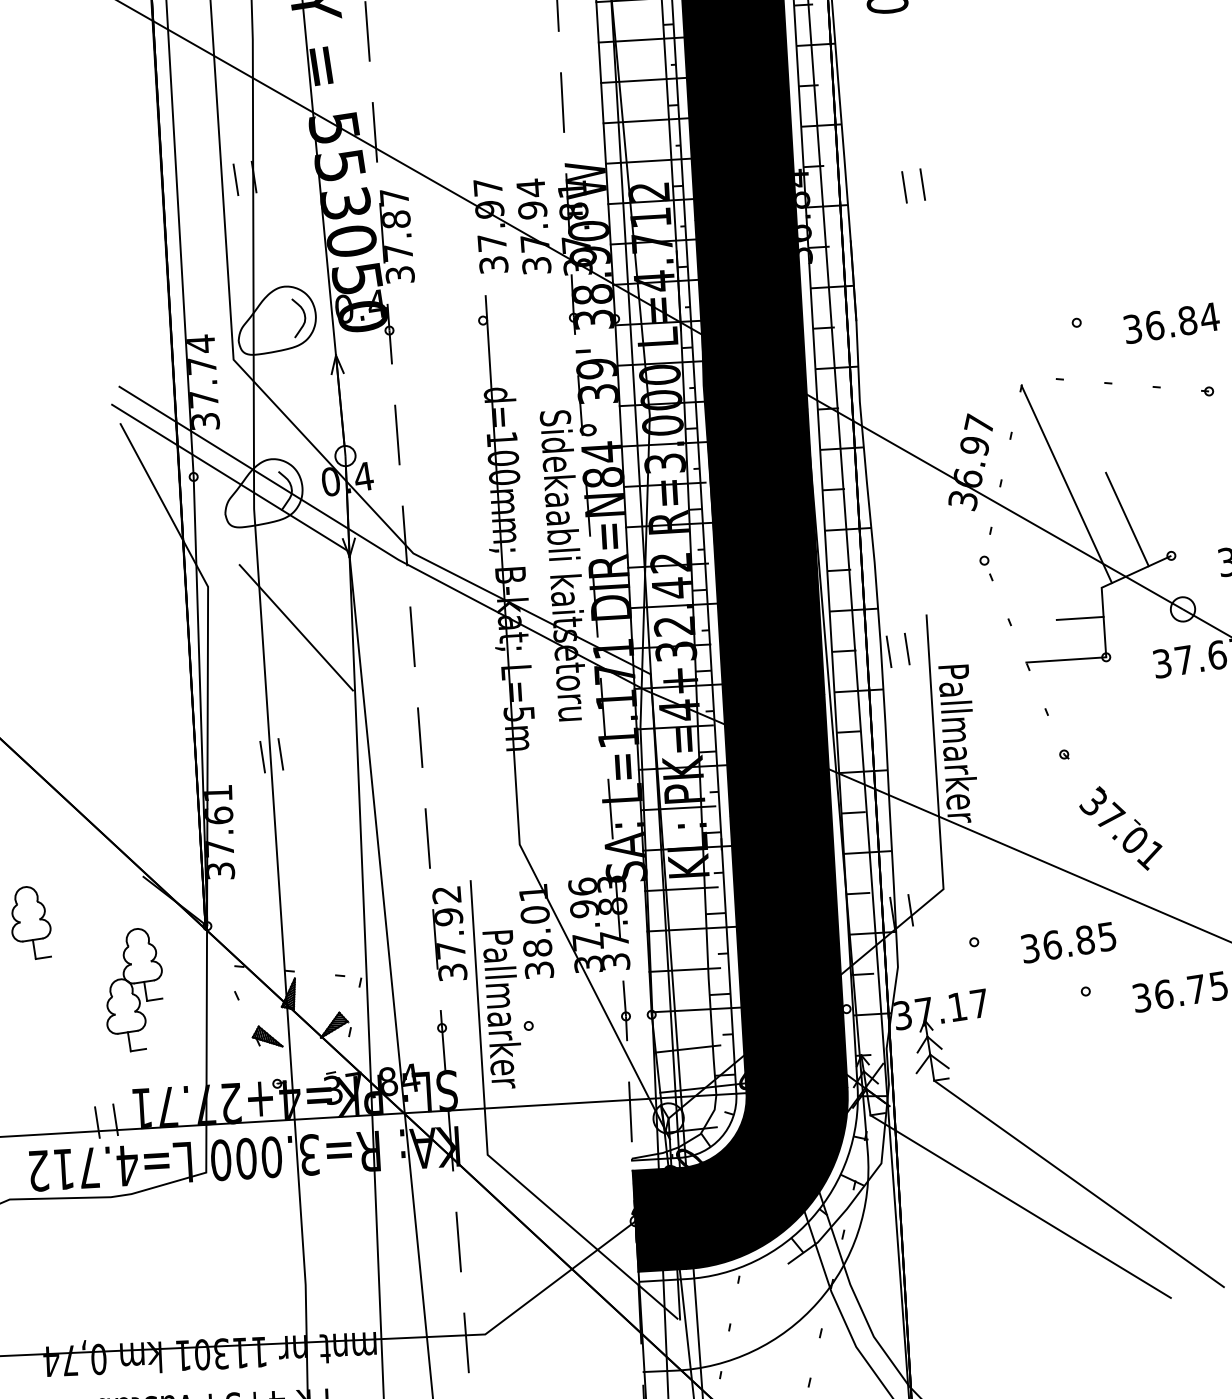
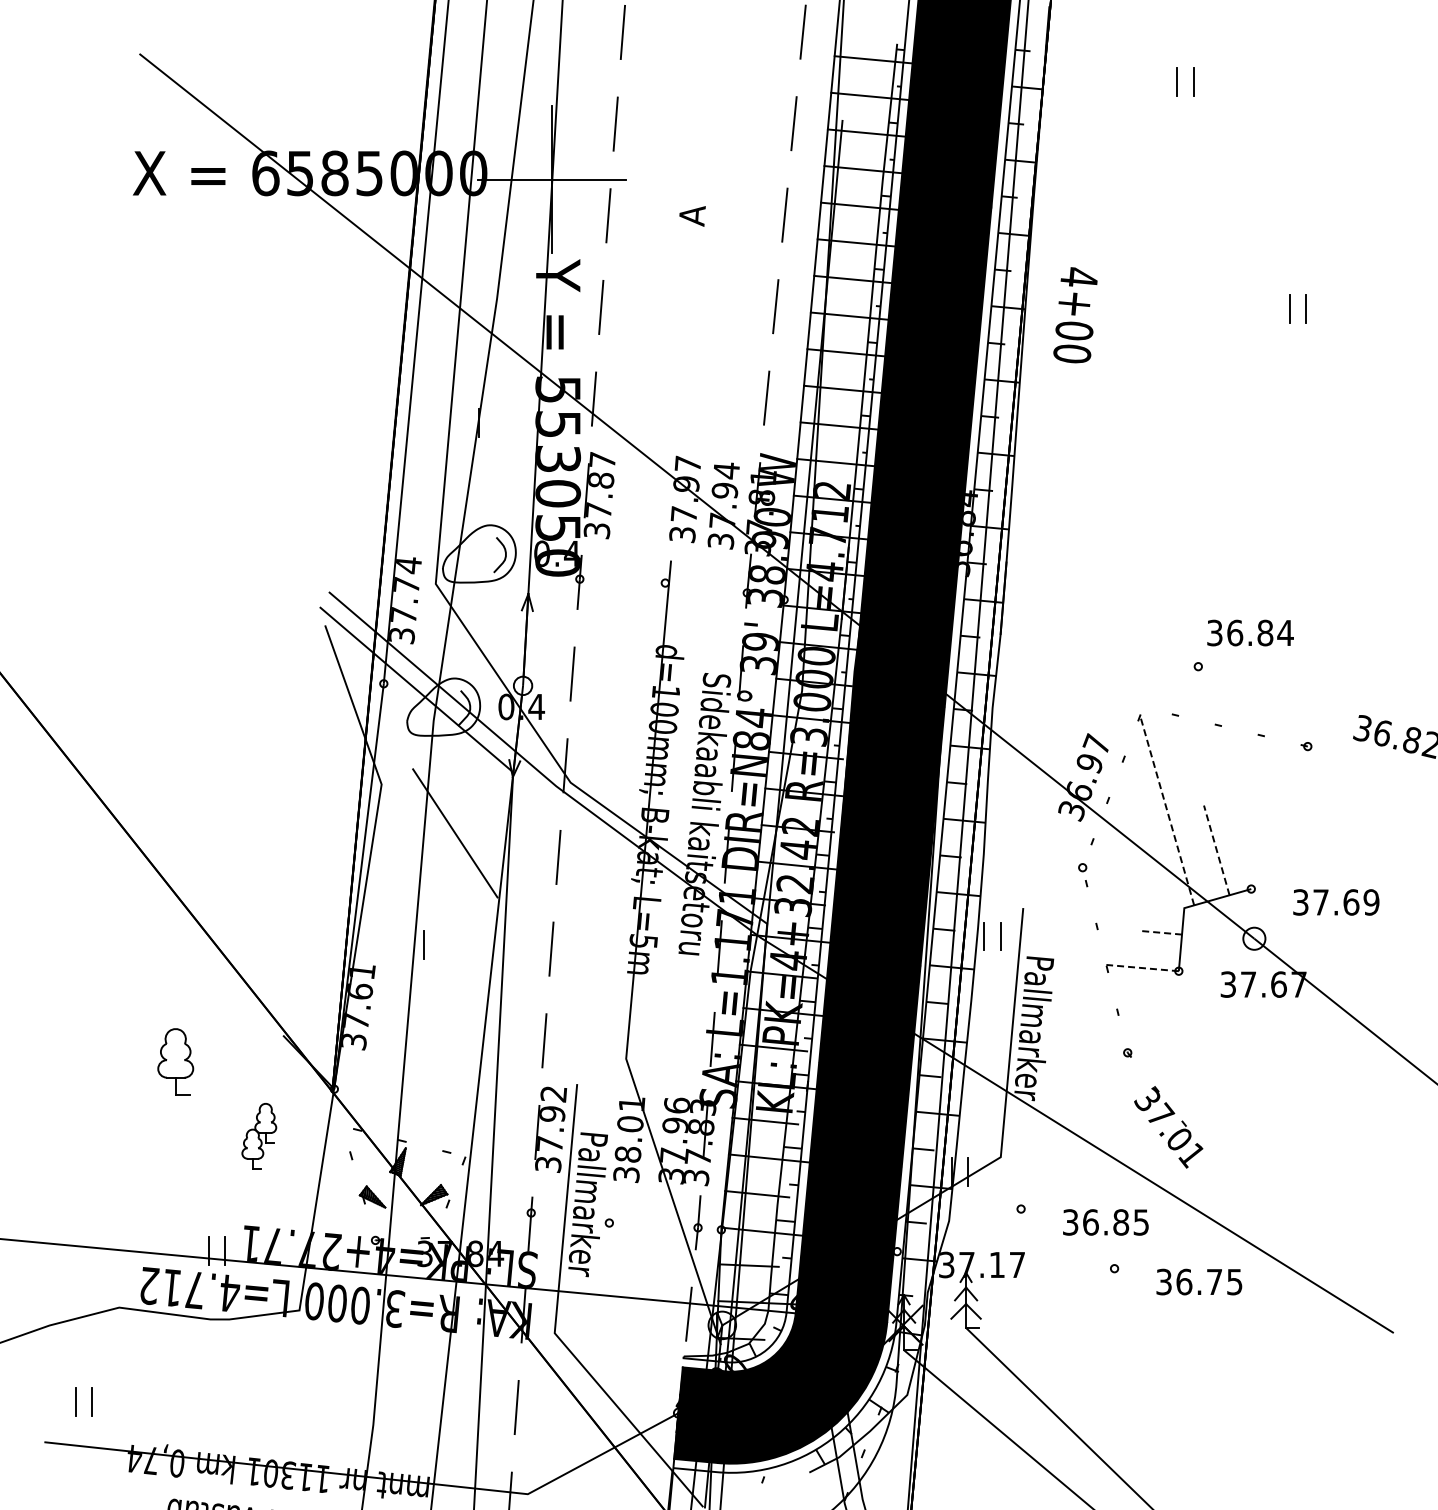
line: (235, 179) -> (462, 422), removed
line: (922, 184) -> (1078, 521), removed
line: (904, 187) -> (1062, 521), removed
text: (1171, 322) -> (1250, 632), moved
line: (1067, 484) -> (1167, 810), solid -> dashed
line: (1127, 519) -> (1216, 850), solid -> dashed
line: (1079, 618) -> (1160, 932), solid -> dashed
line: (1066, 660) -> (1142, 968), solid -> dashed
line: (262, 756) -> (407, 944), removed
part: (133, 990) -> (259, 1136), size x0.6

